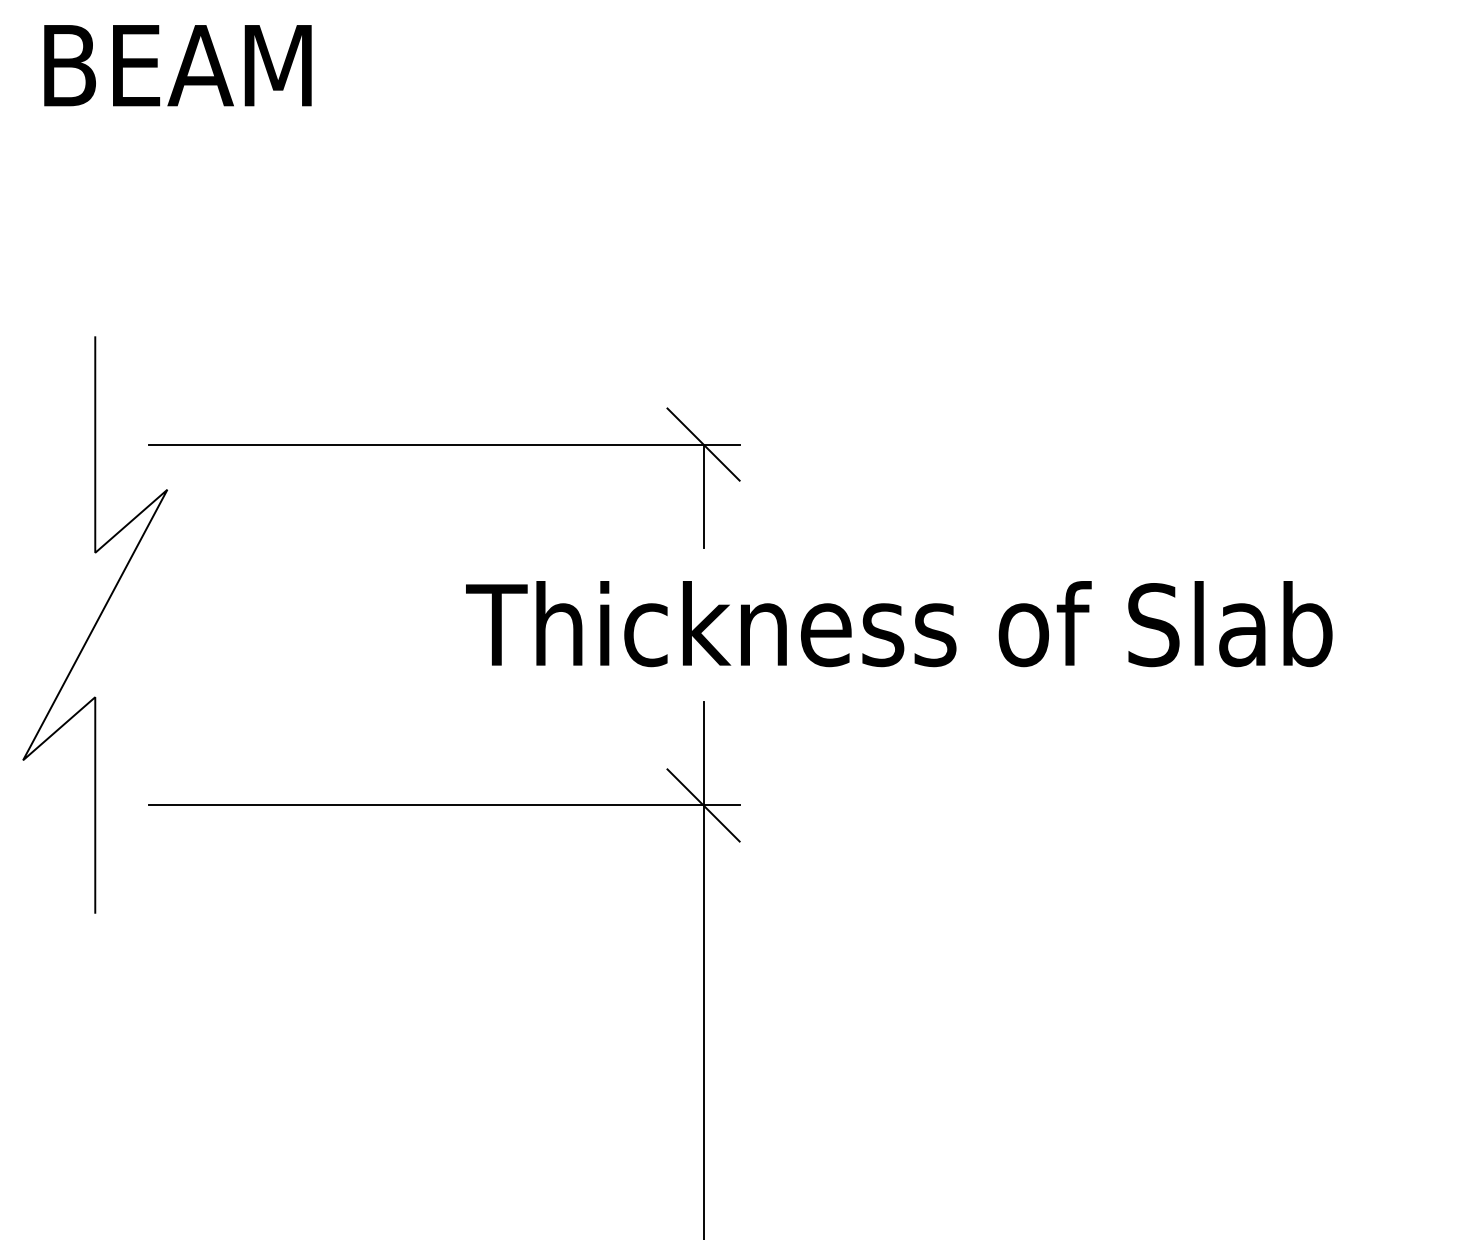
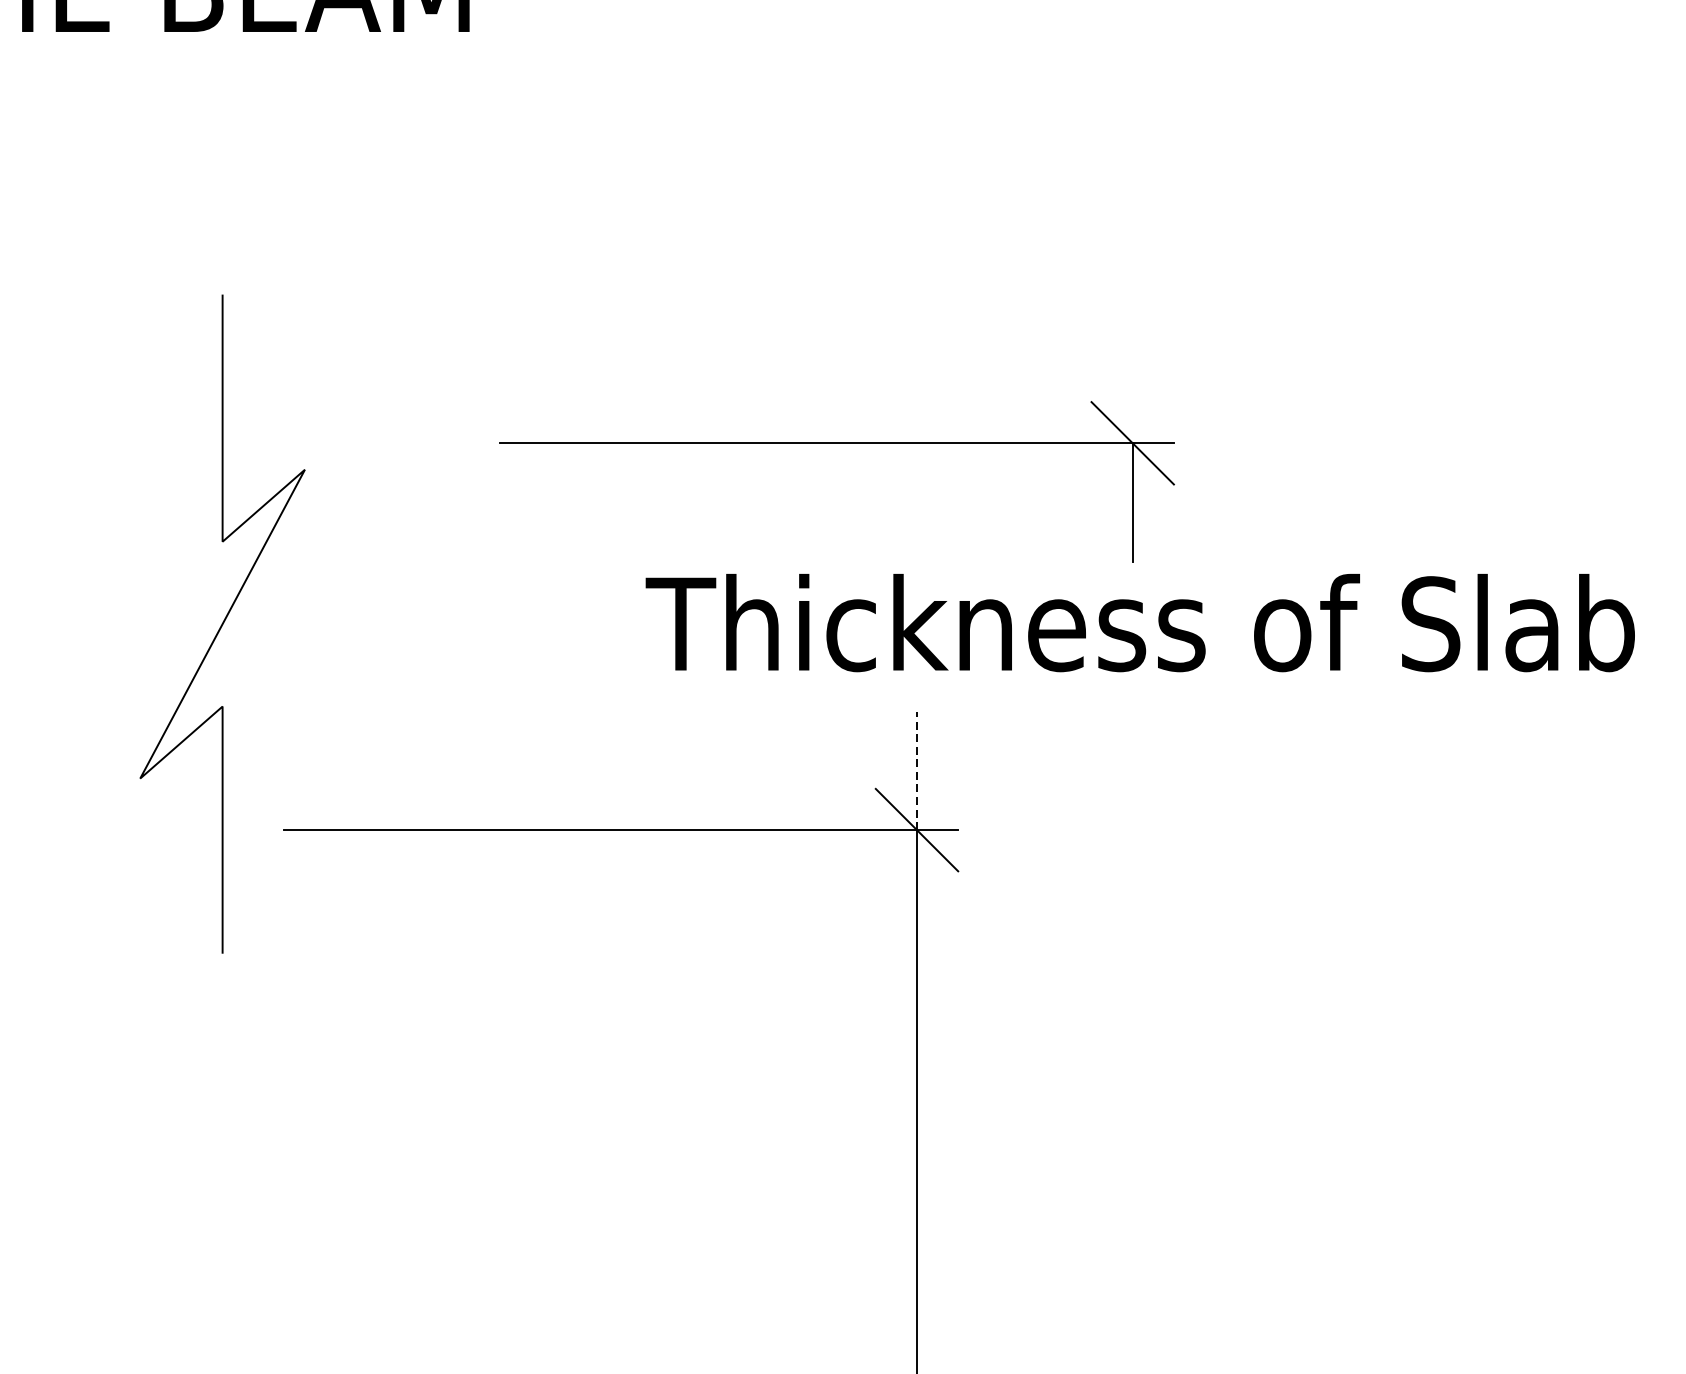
part: (444, 445) -> (836, 444), moved
line: (703, 753) -> (916, 770), solid -> dashed

